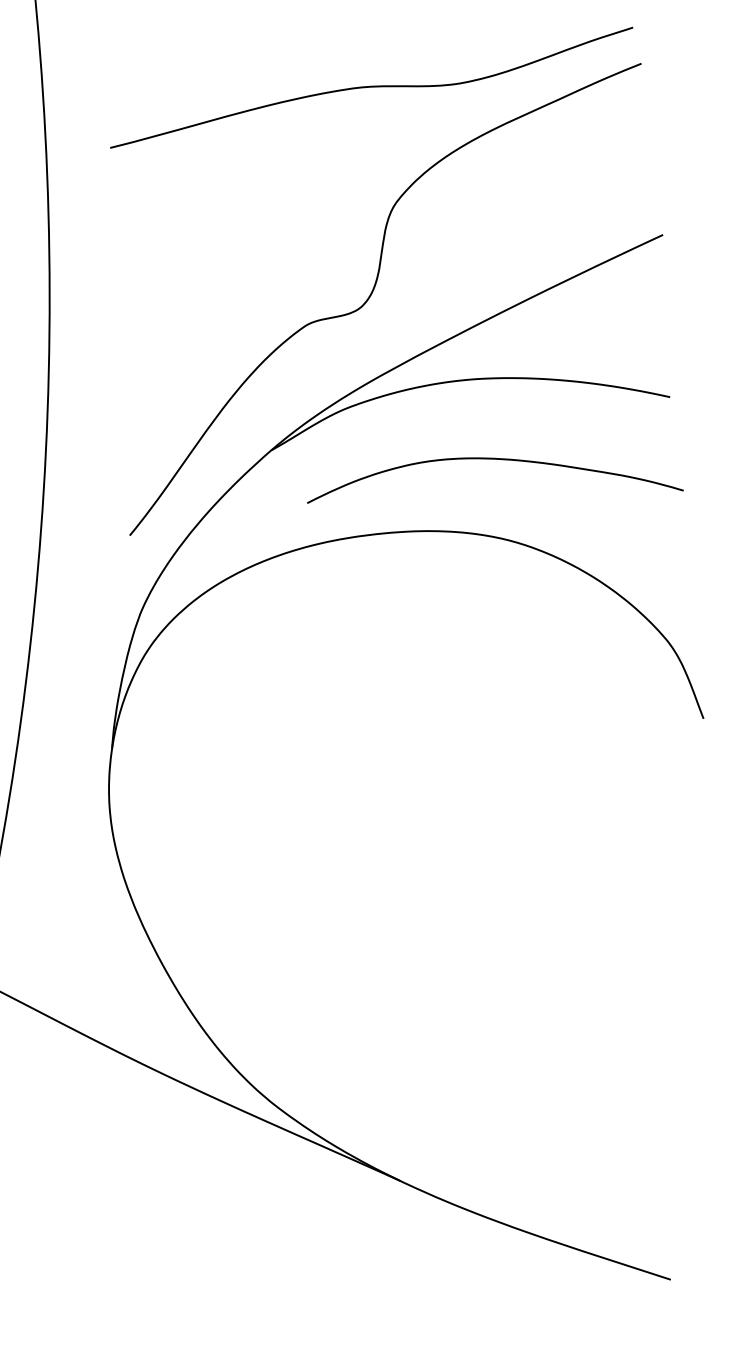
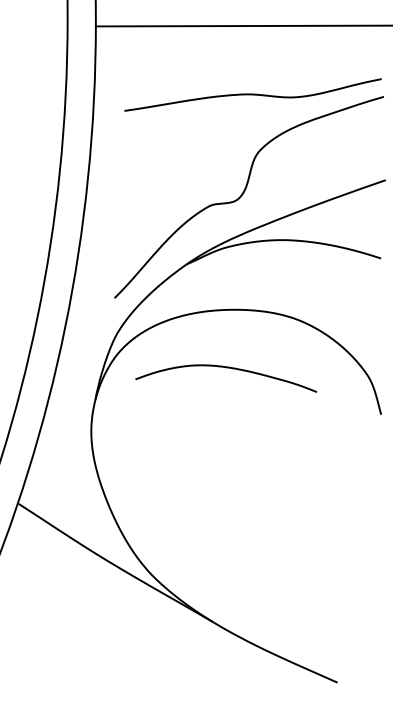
curve: (492, 461) -> (226, 368), moved

